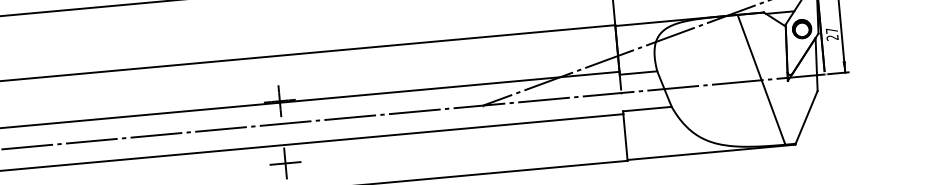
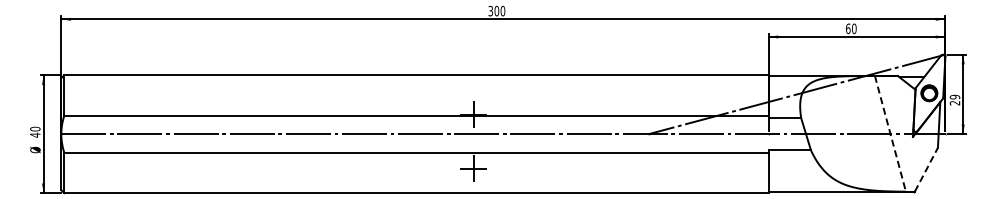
text: (831, 30) -> (954, 96), 27 -> 29
line: (761, 79) -> (890, 133), solid -> dashed
line: (806, 117) -> (926, 169), solid -> dashed

